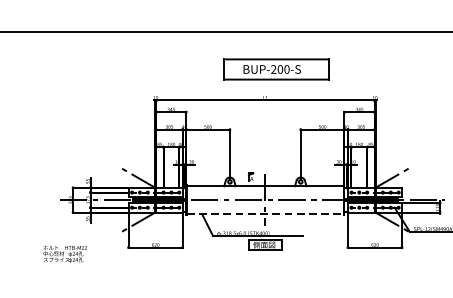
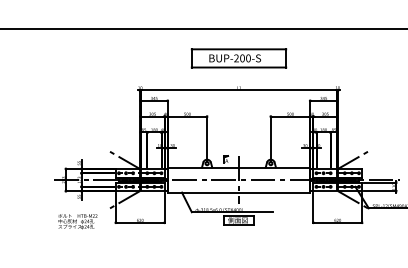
part: (275, 69) -> (238, 58), moved
line: (265, 213) -> (239, 192), dashed -> solid
text: (64, 253) -> (77, 221), moved

